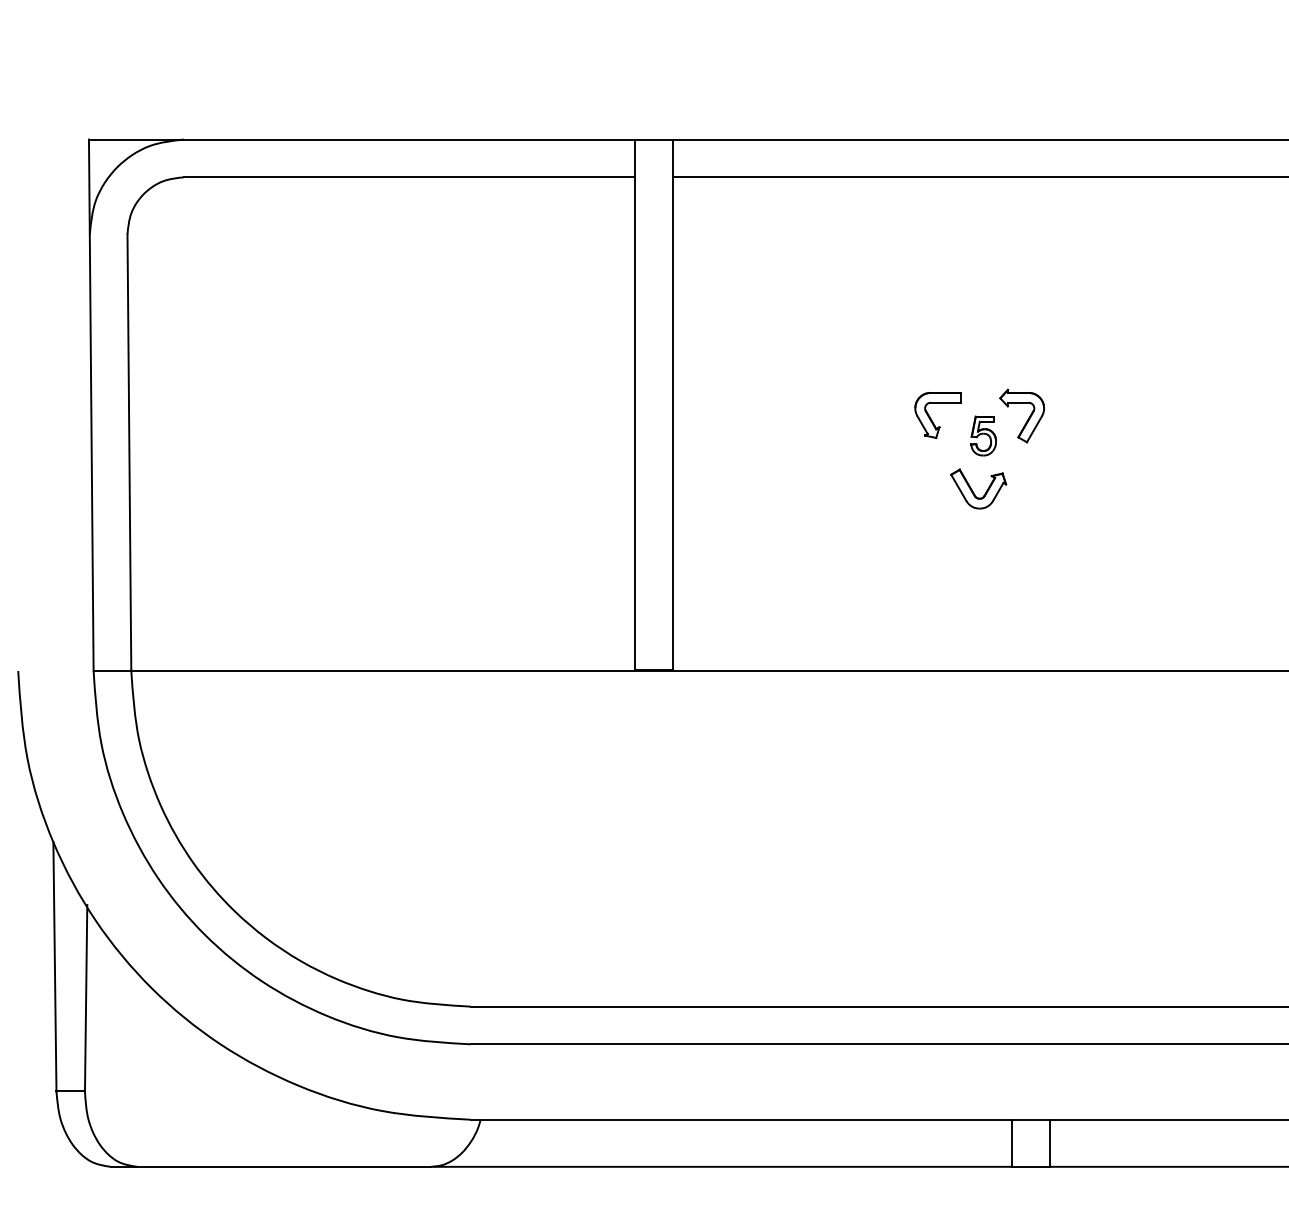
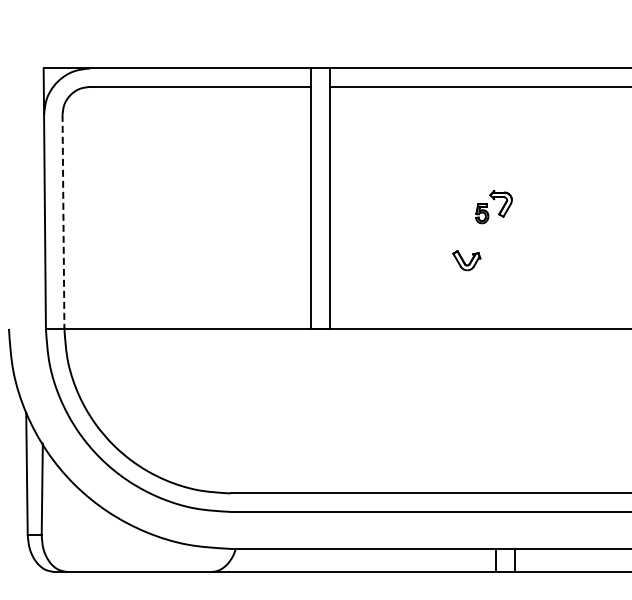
part: (937, 415) -> (459, 203), removed
line: (129, 451) -> (63, 221), solid -> dashed
part: (978, 488) -> (466, 260), moved

